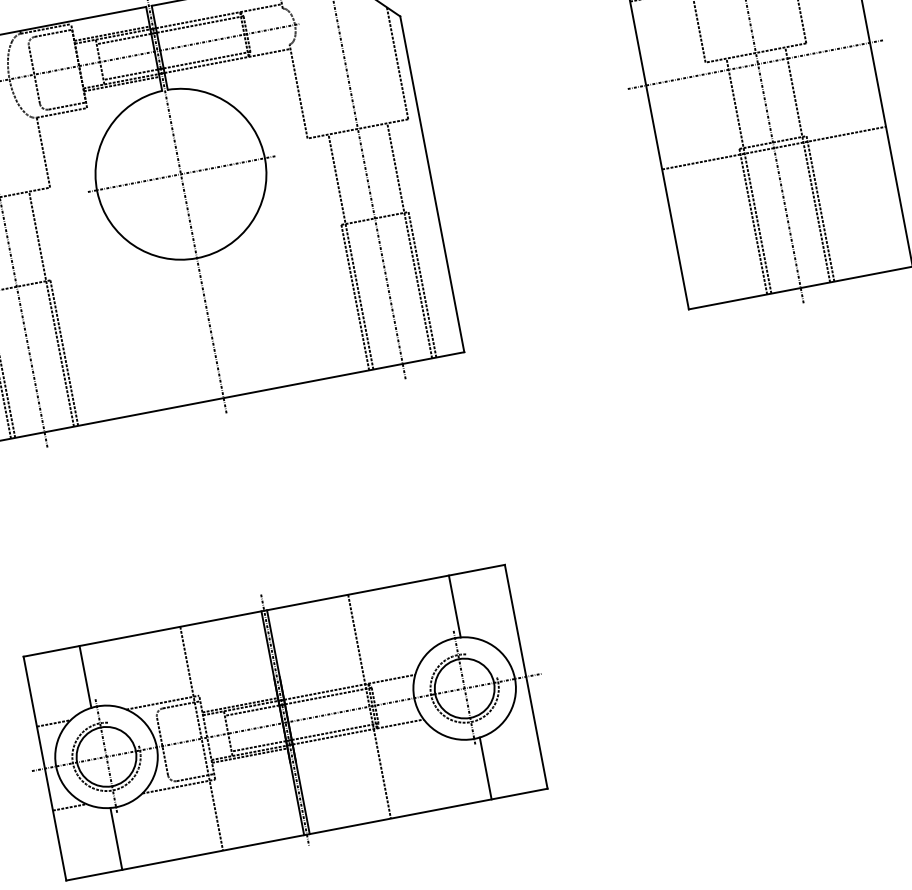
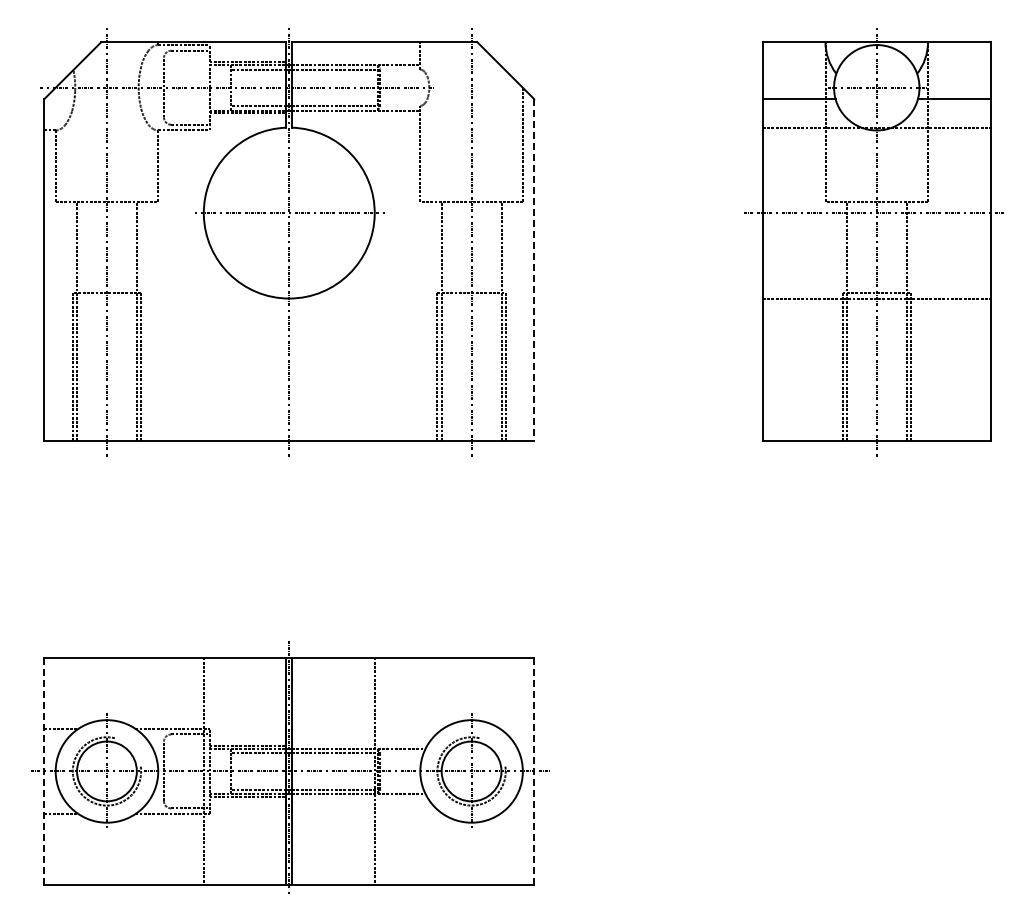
line: (432, 184) -> (534, 270), solid -> dashed
line: (454, 605) -> (477, 688), removed
line: (85, 676) -> (101, 688), removed
line: (526, 676) -> (534, 771), solid -> dashed
line: (45, 768) -> (44, 771), solid -> dashed
line: (485, 768) -> (477, 853), removed
line: (116, 838) -> (101, 853), removed

